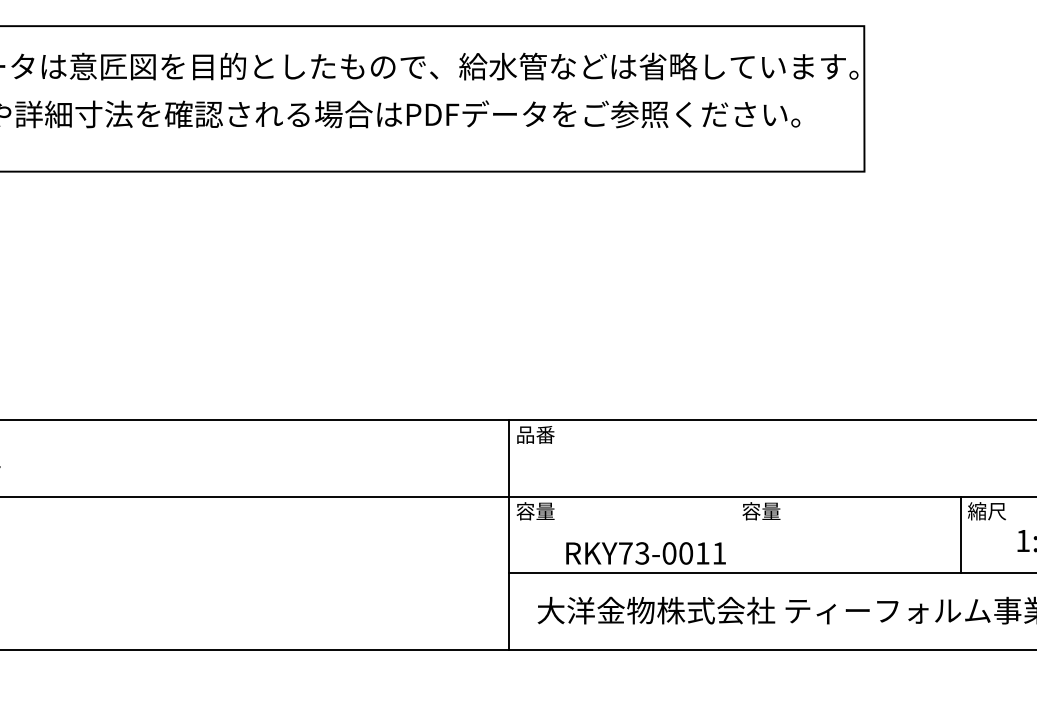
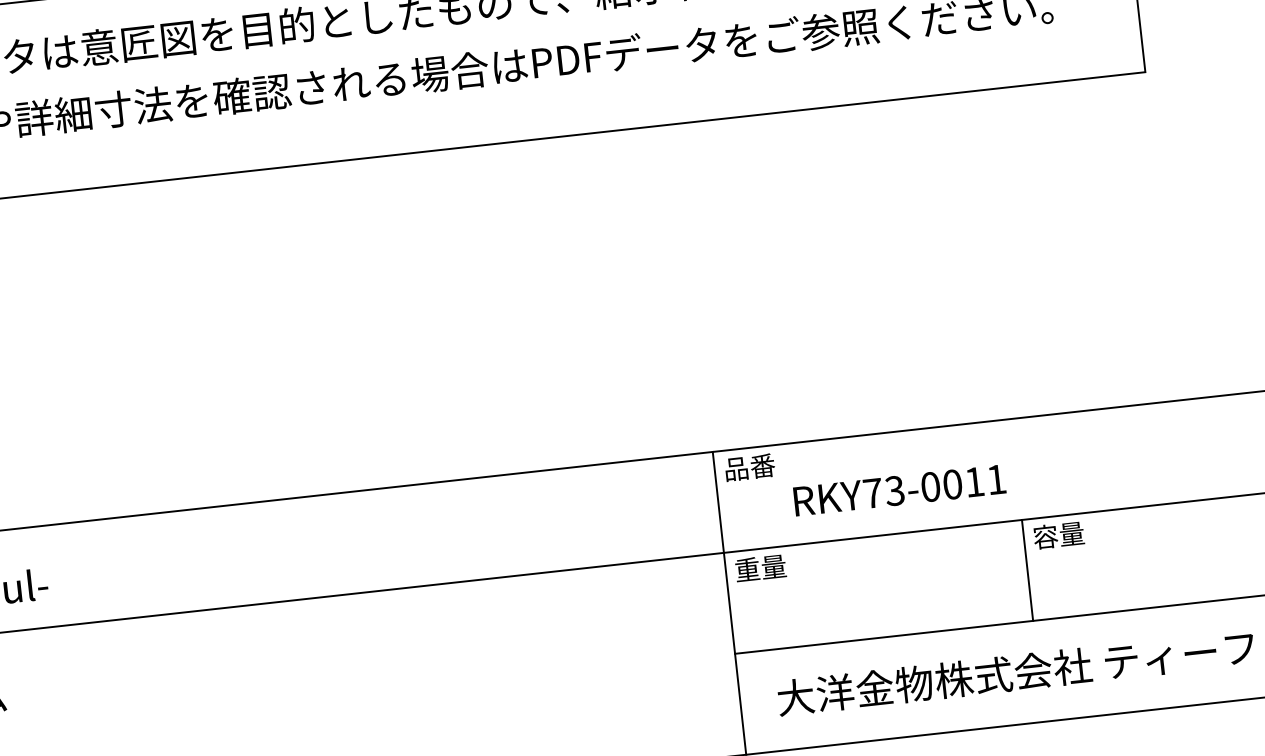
text: (525, 511) -> (747, 570), 容量 -> 重量
line: (735, 534) -> (1028, 569), added
text: (645, 553) -> (899, 490), moved

